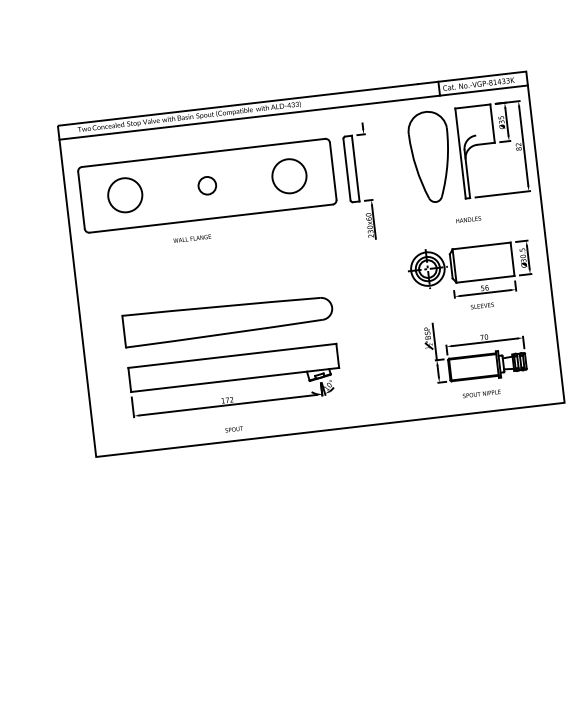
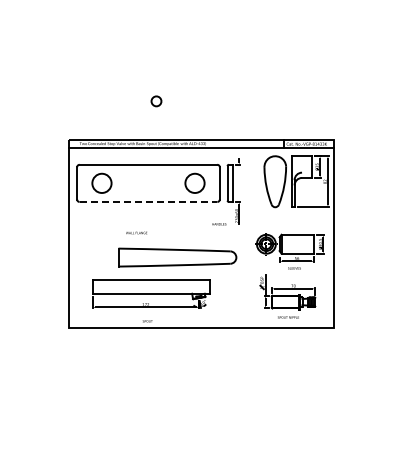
circle: (207, 185) -> (156, 101), moved
line: (211, 217) -> (148, 201), solid -> dashed
text: (468, 220) -> (219, 224), moved
text: (191, 237) -> (136, 232), moved
part: (228, 319) -> (177, 257), moved

